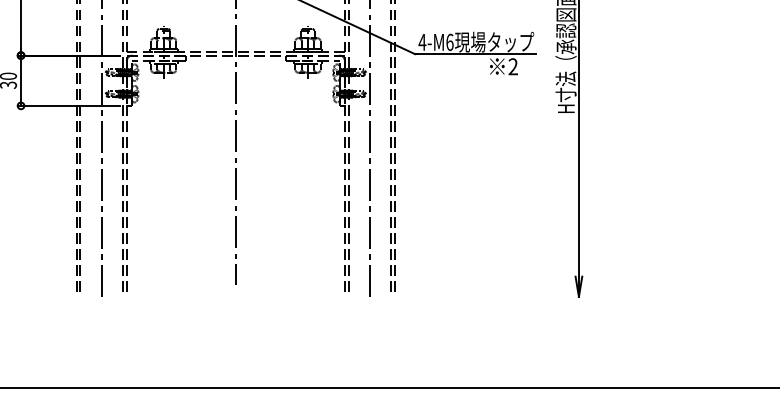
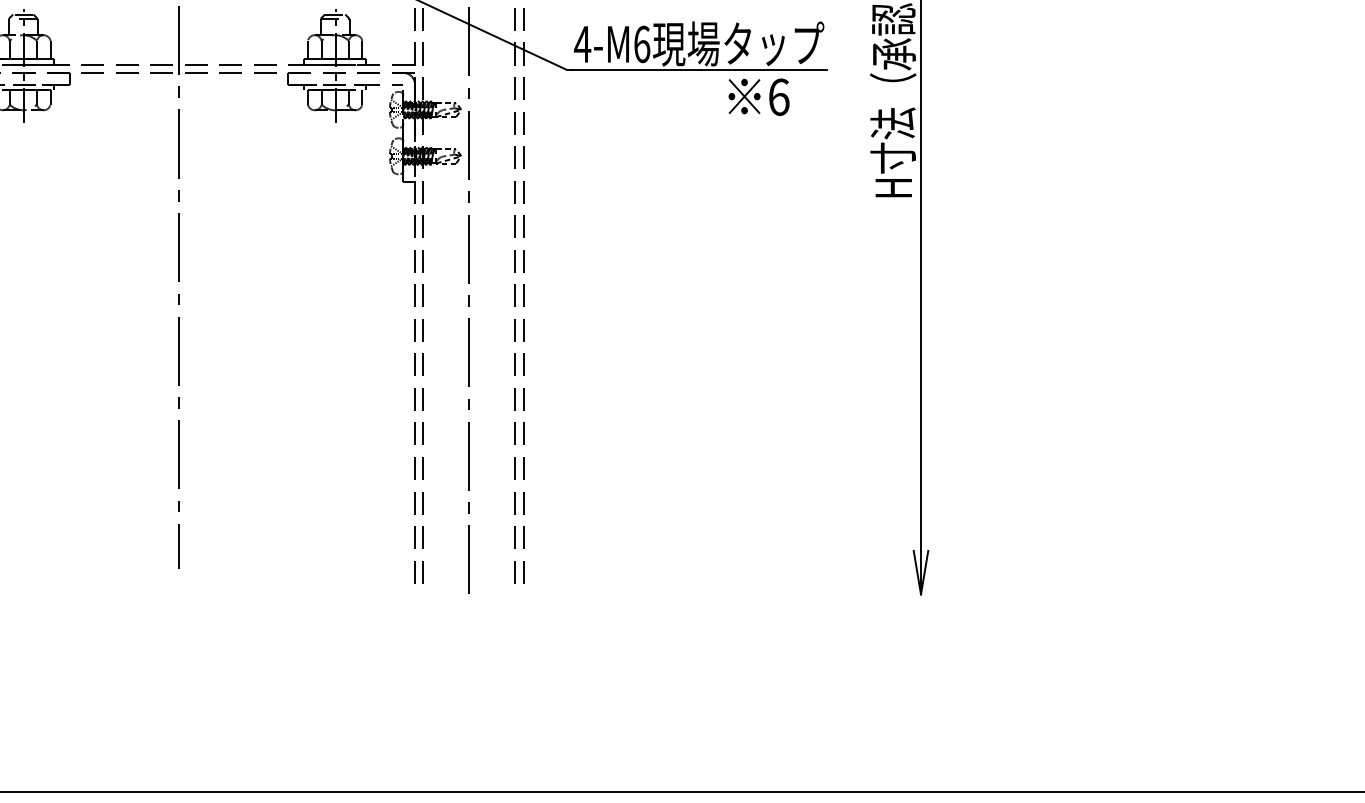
text: (513, 66) -> (779, 96), 2 -> 6

